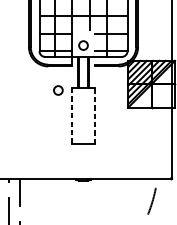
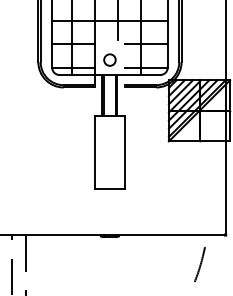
circle: (58, 90) -> (76, 118), removed
line: (72, 115) -> (95, 152), dashed -> solid
line: (94, 116) -> (124, 153), dashed -> solid

